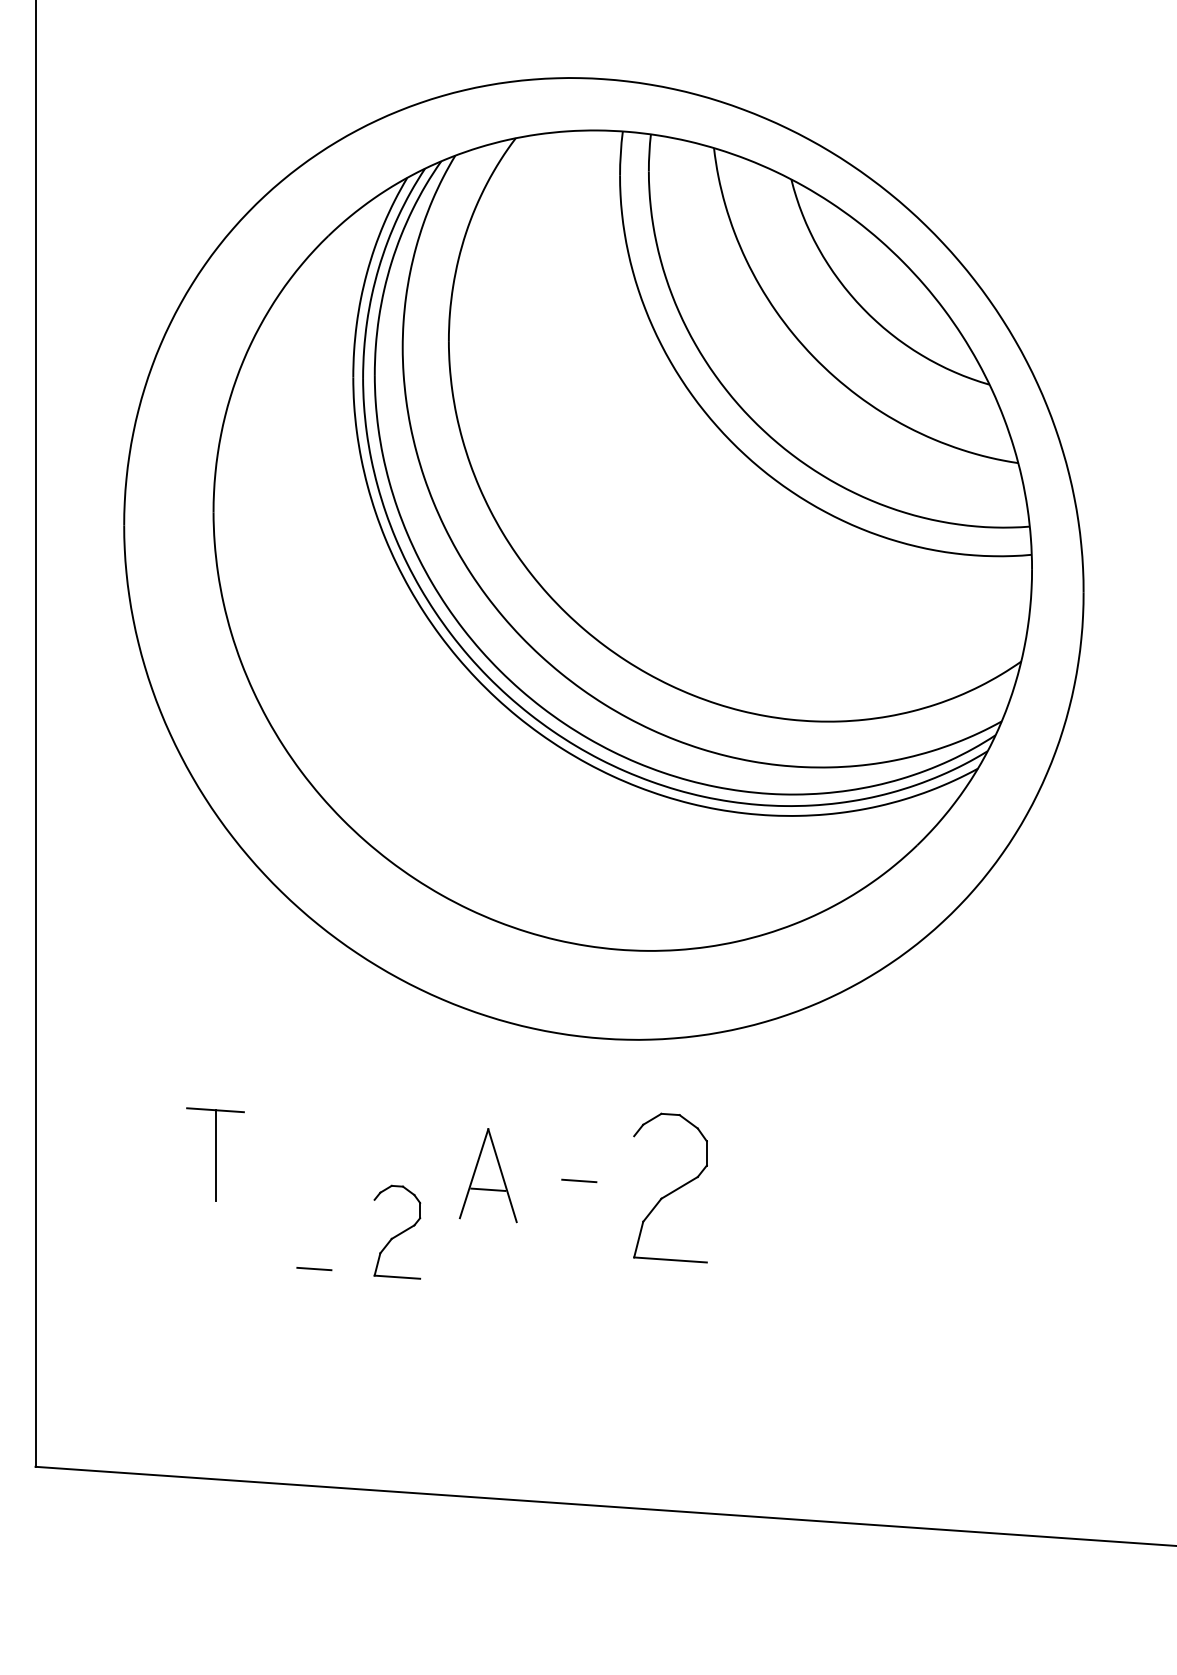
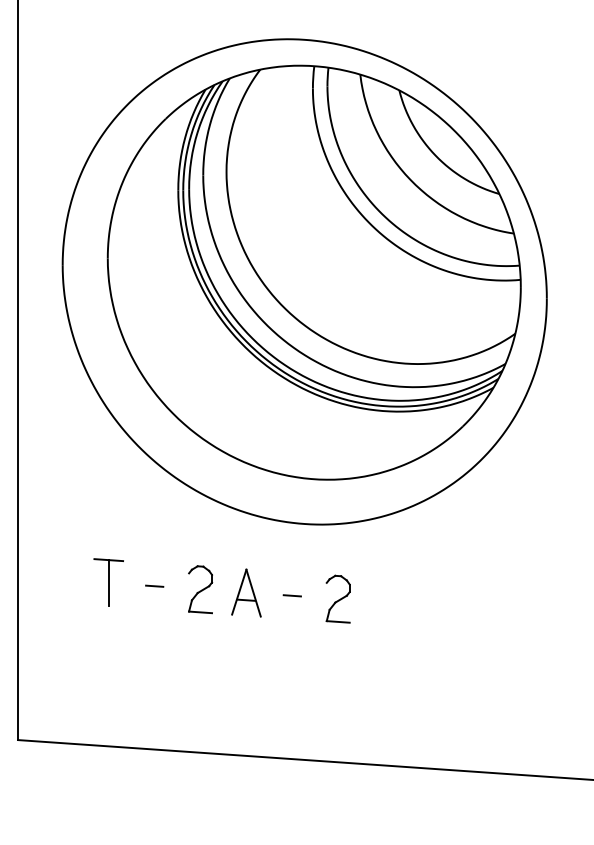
part: (668, 1186) -> (337, 598), size x0.62
part: (397, 1231) -> (200, 589), moved
line: (314, 1267) -> (154, 585), moved

